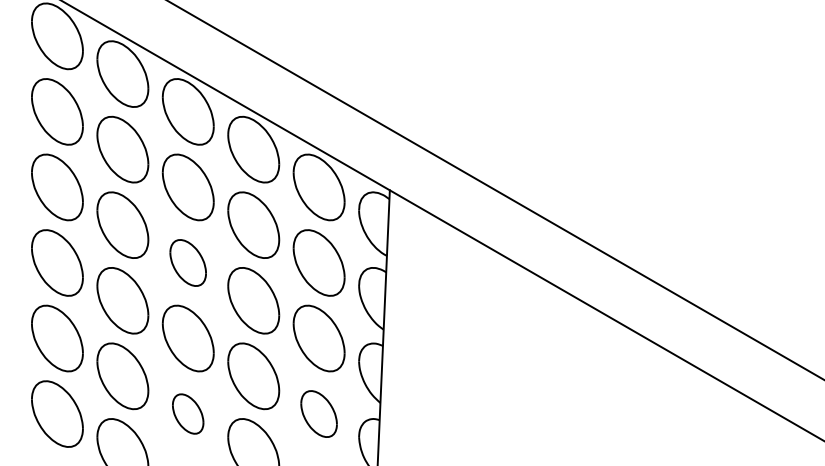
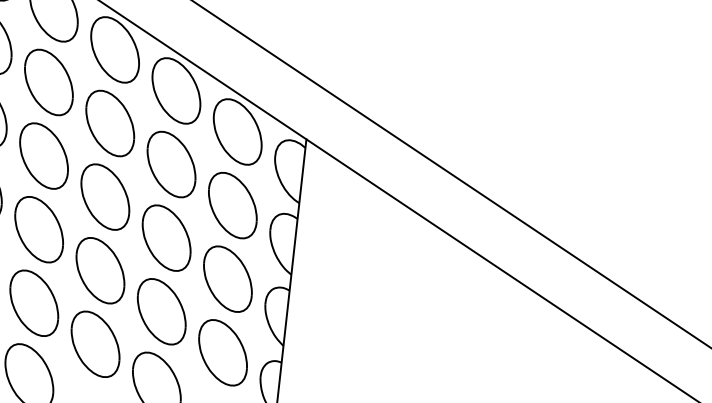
part: (187, 262) -> (104, 196), size x1.43
part: (187, 413) -> (94, 343), size x1.67
part: (318, 413) -> (222, 352), size x1.43

